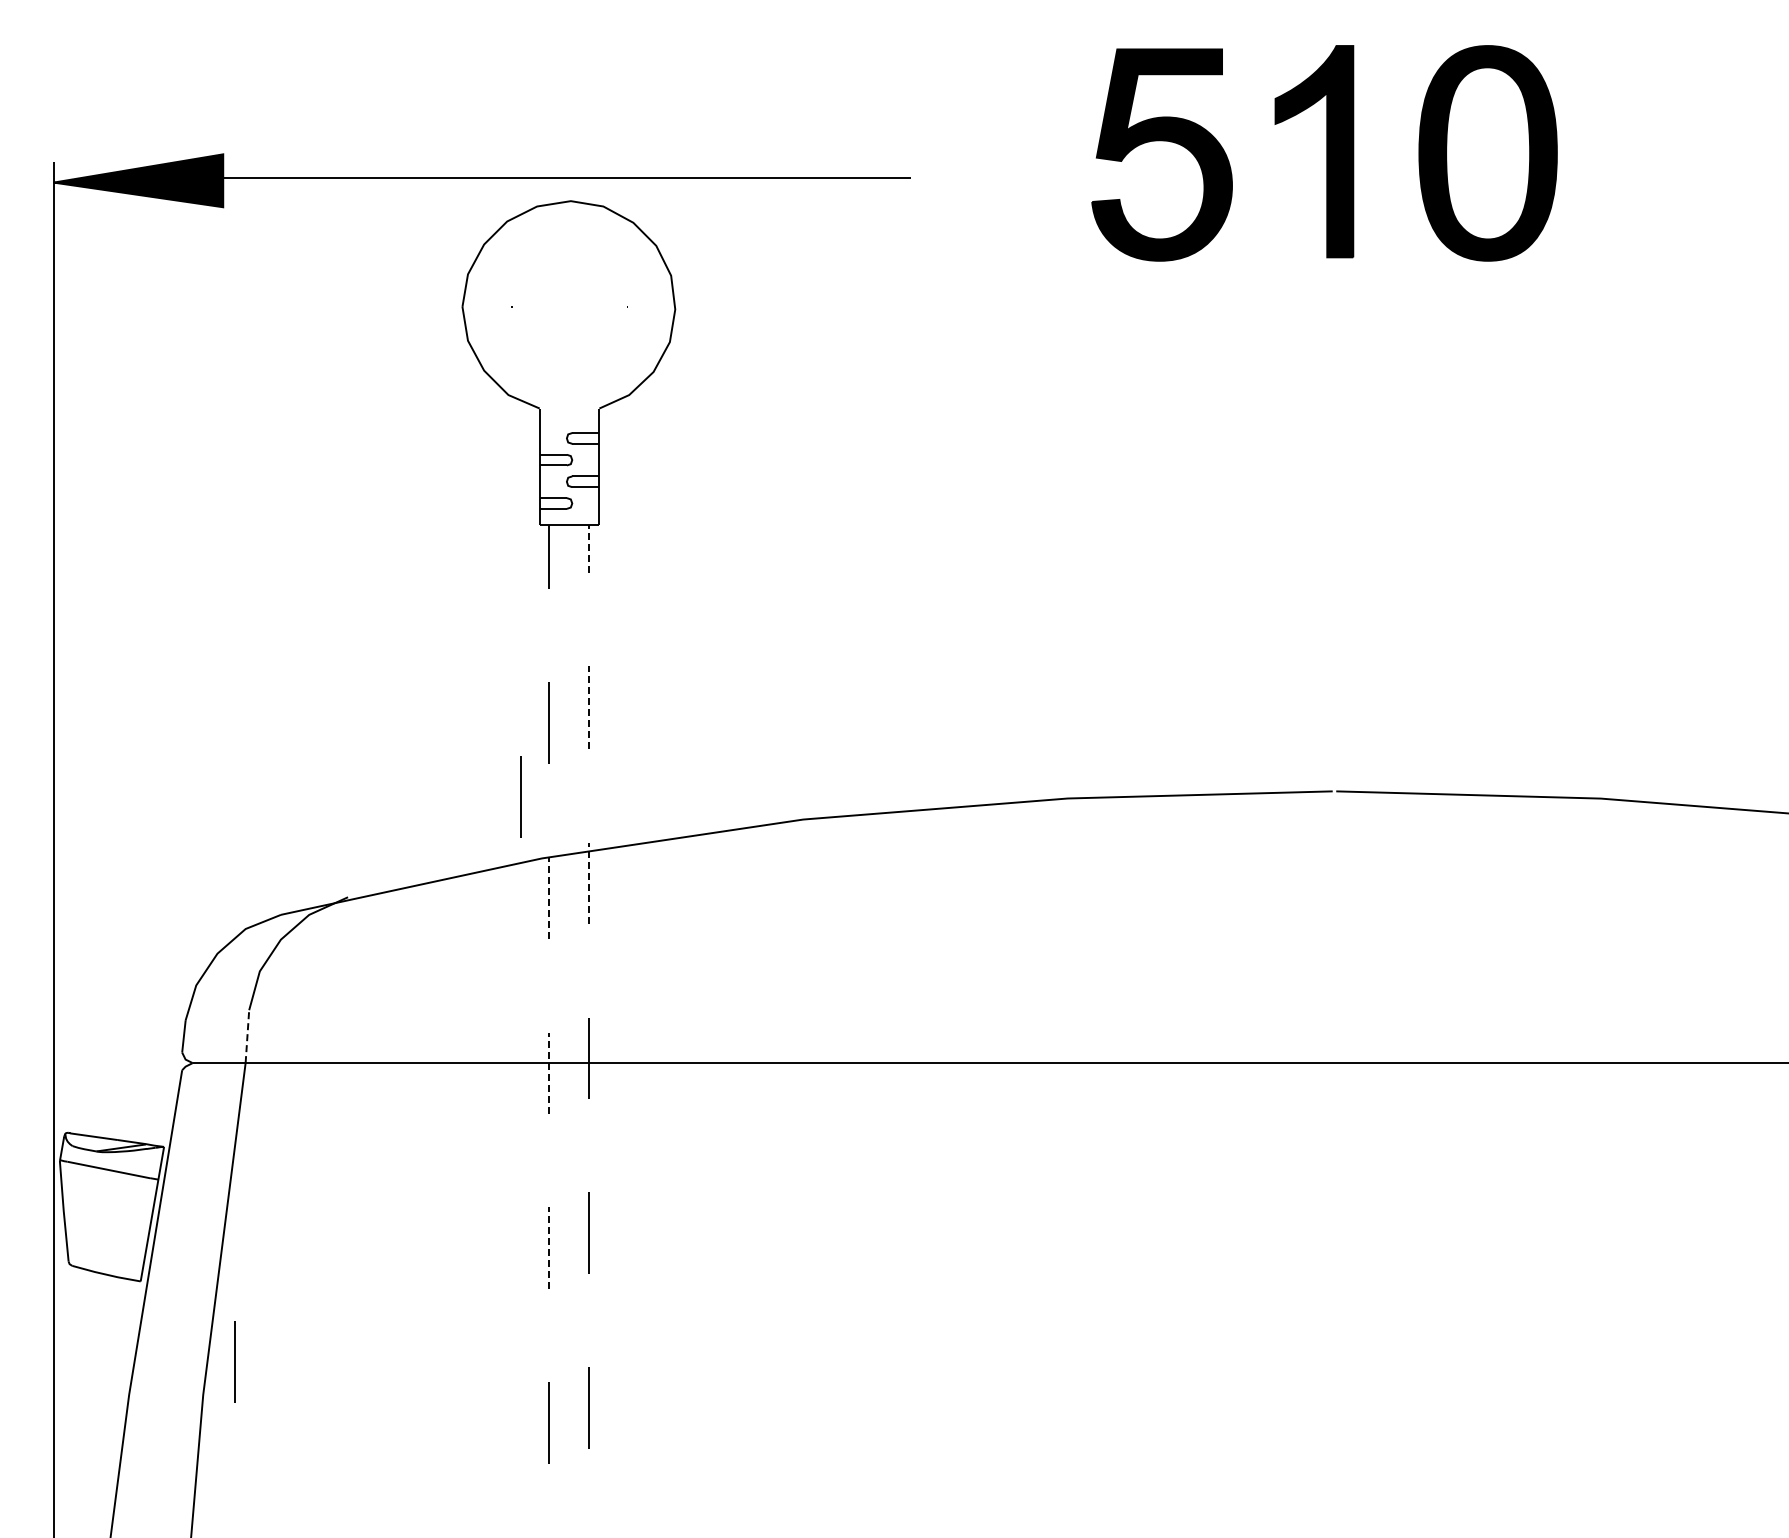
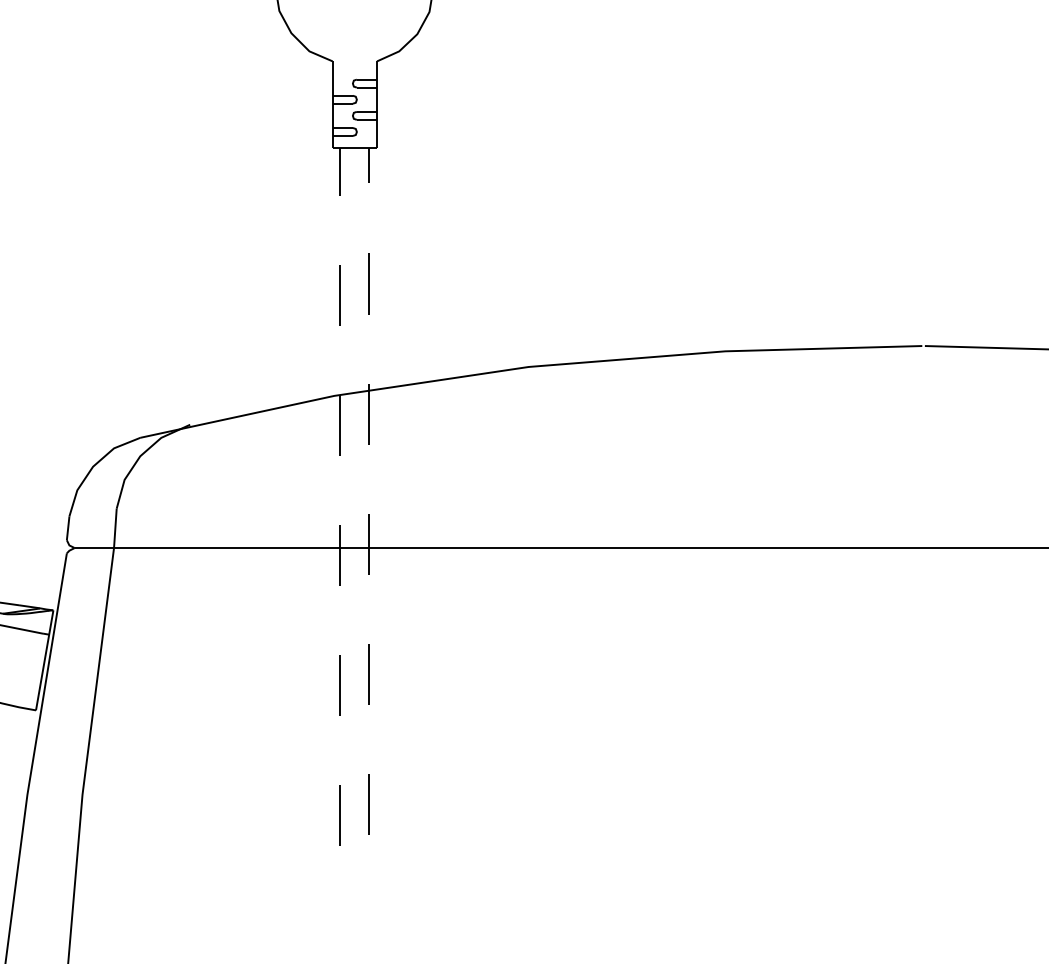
line: (588, 549) -> (368, 166), dashed -> solid
line: (588, 707) -> (368, 283), dashed -> solid
line: (520, 796) -> (318, 349), removed
line: (588, 883) -> (368, 414), dashed -> solid
line: (549, 898) -> (339, 425), dashed -> solid
line: (247, 1036) -> (115, 528), dashed -> solid
line: (549, 1073) -> (339, 555), dashed -> solid
line: (549, 1248) -> (339, 685), dashed -> solid
line: (234, 1361) -> (105, 769), removed

